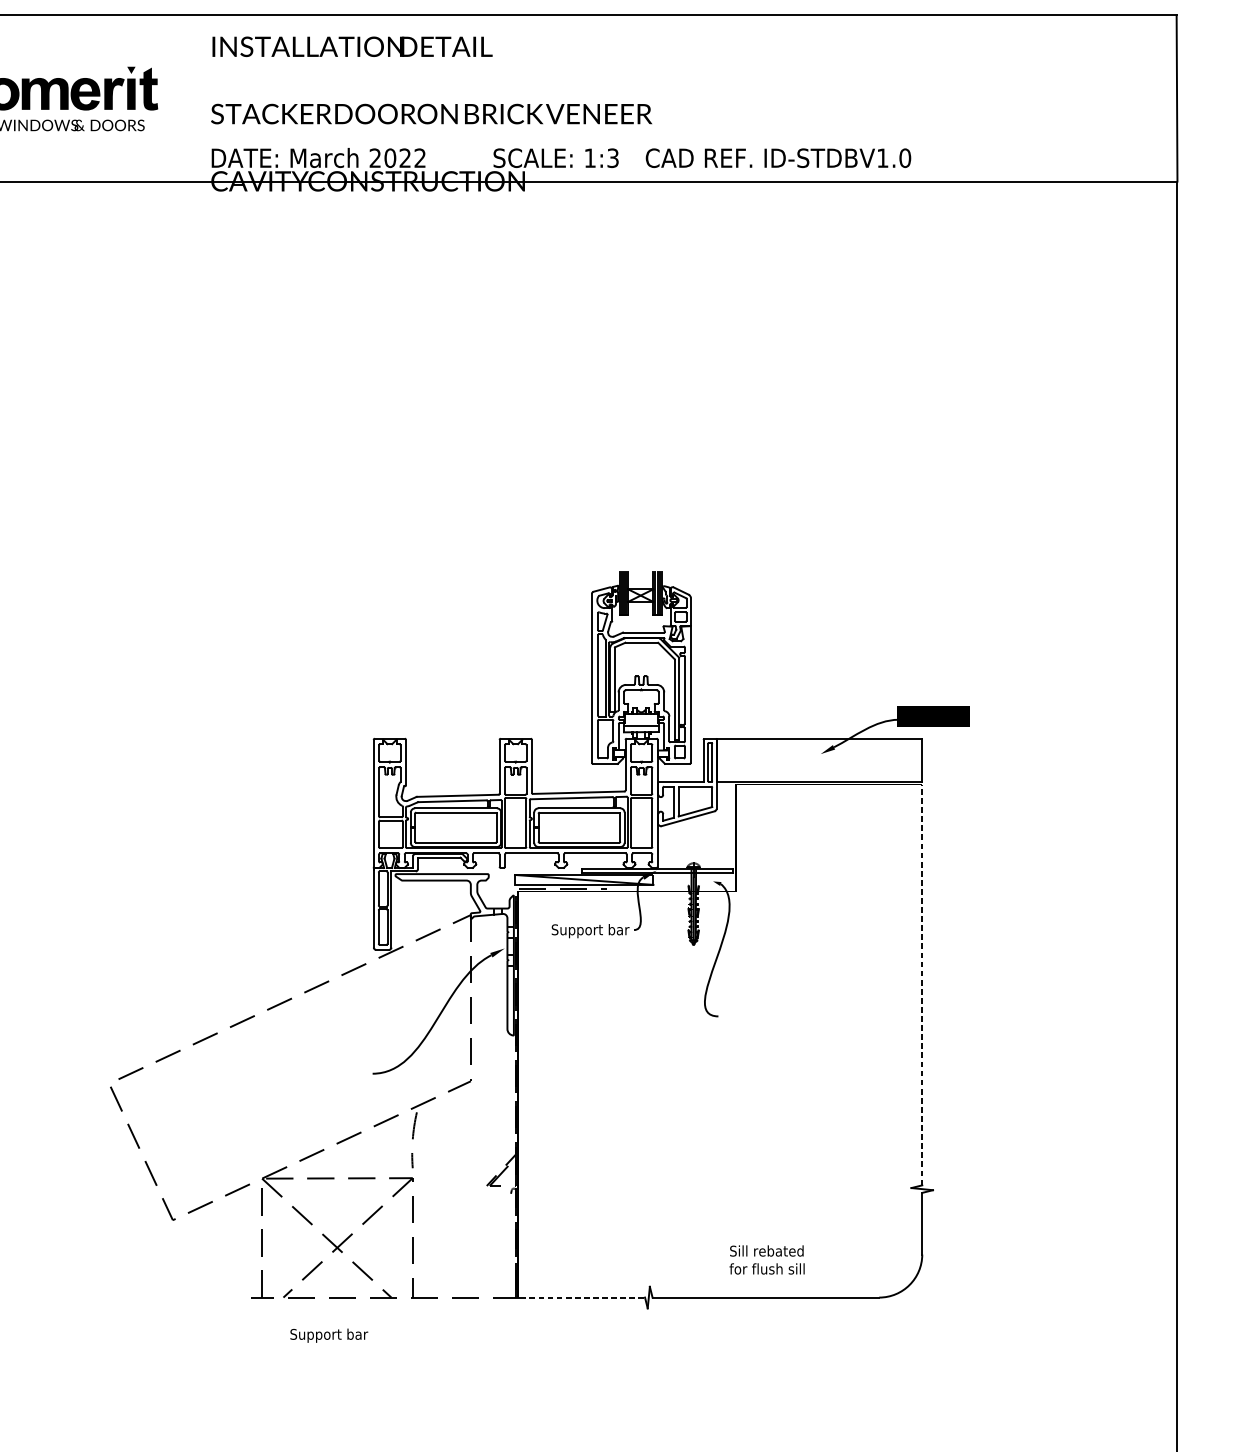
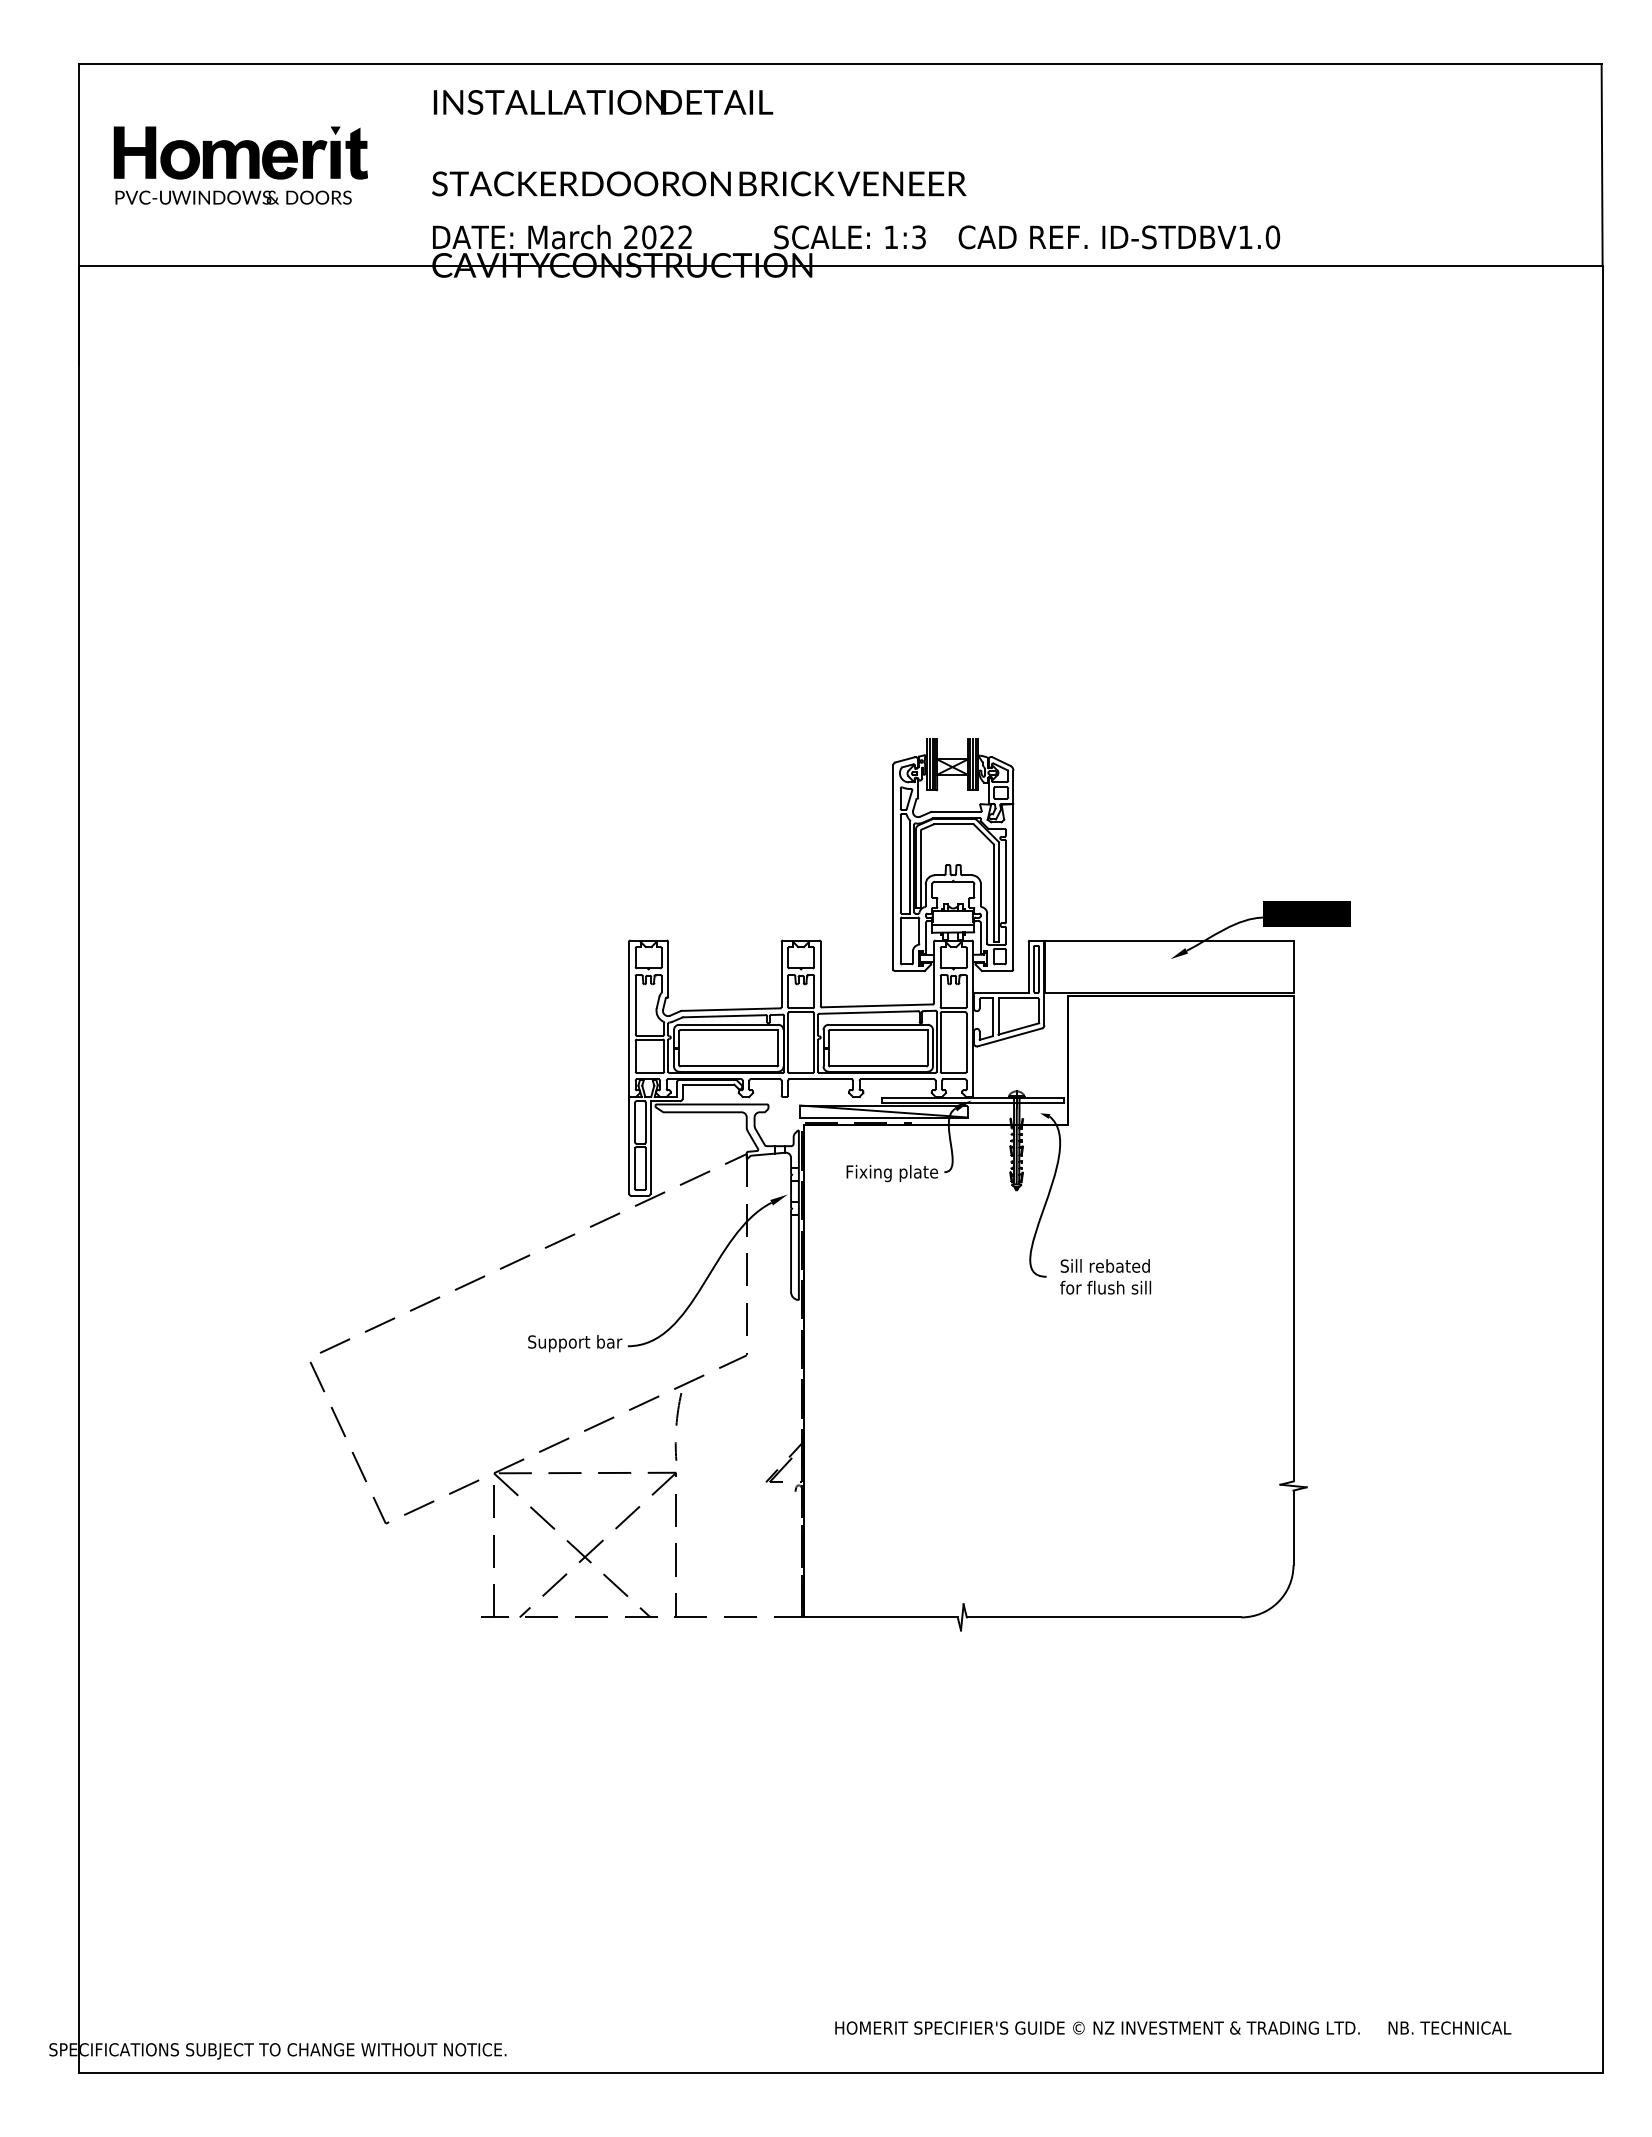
text: (590, 931) -> (891, 1173), Support bar -> Fixing plate
line: (922, 984) -> (1293, 1238), dashed -> solid
text: (767, 1259) -> (1105, 1276), moved
line: (582, 1297) -> (882, 1617), dashed -> solid
text: (329, 1335) -> (575, 1343), moved

